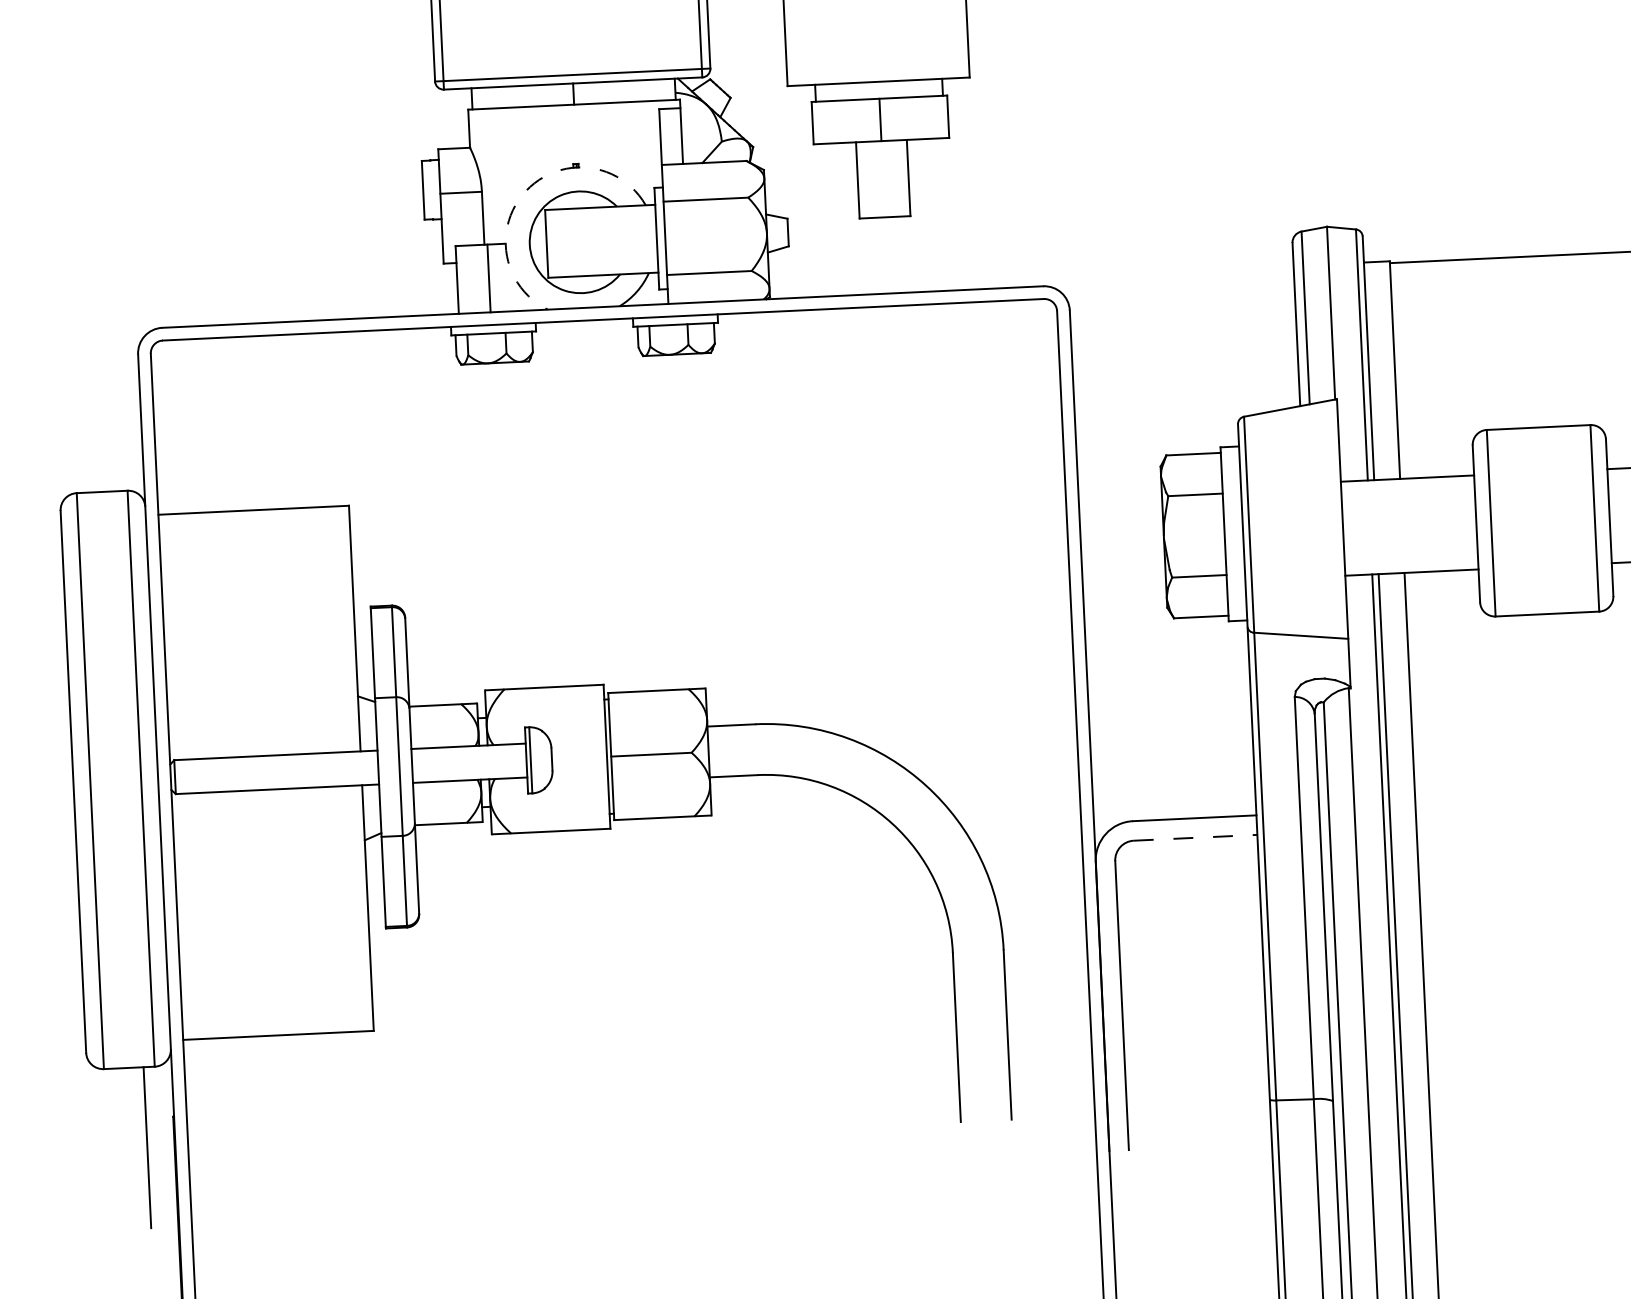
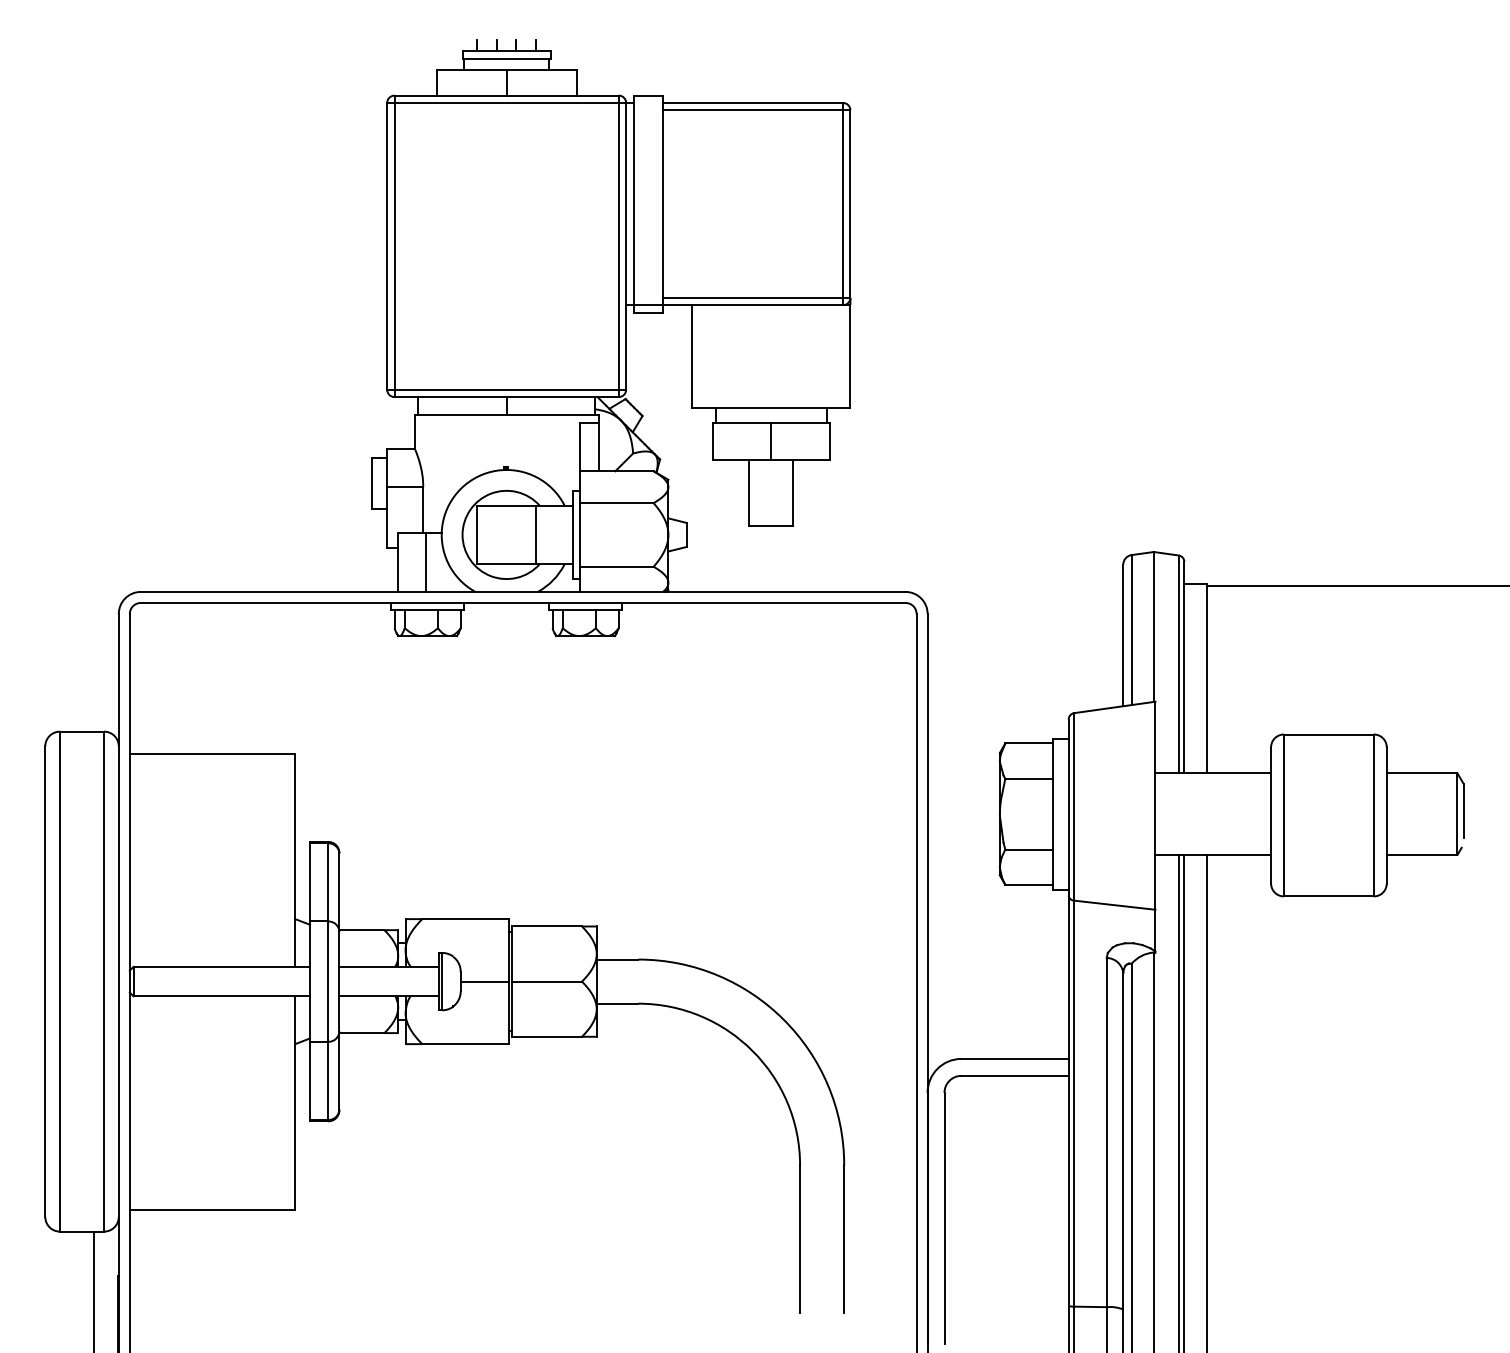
arc: (526, 191) -> (461, 488), dashed -> solid
line: (614, 240) -> (536, 534), added
line: (579, 757) -> (484, 981), added
line: (1196, 837) -> (1015, 1075), dashed -> solid

